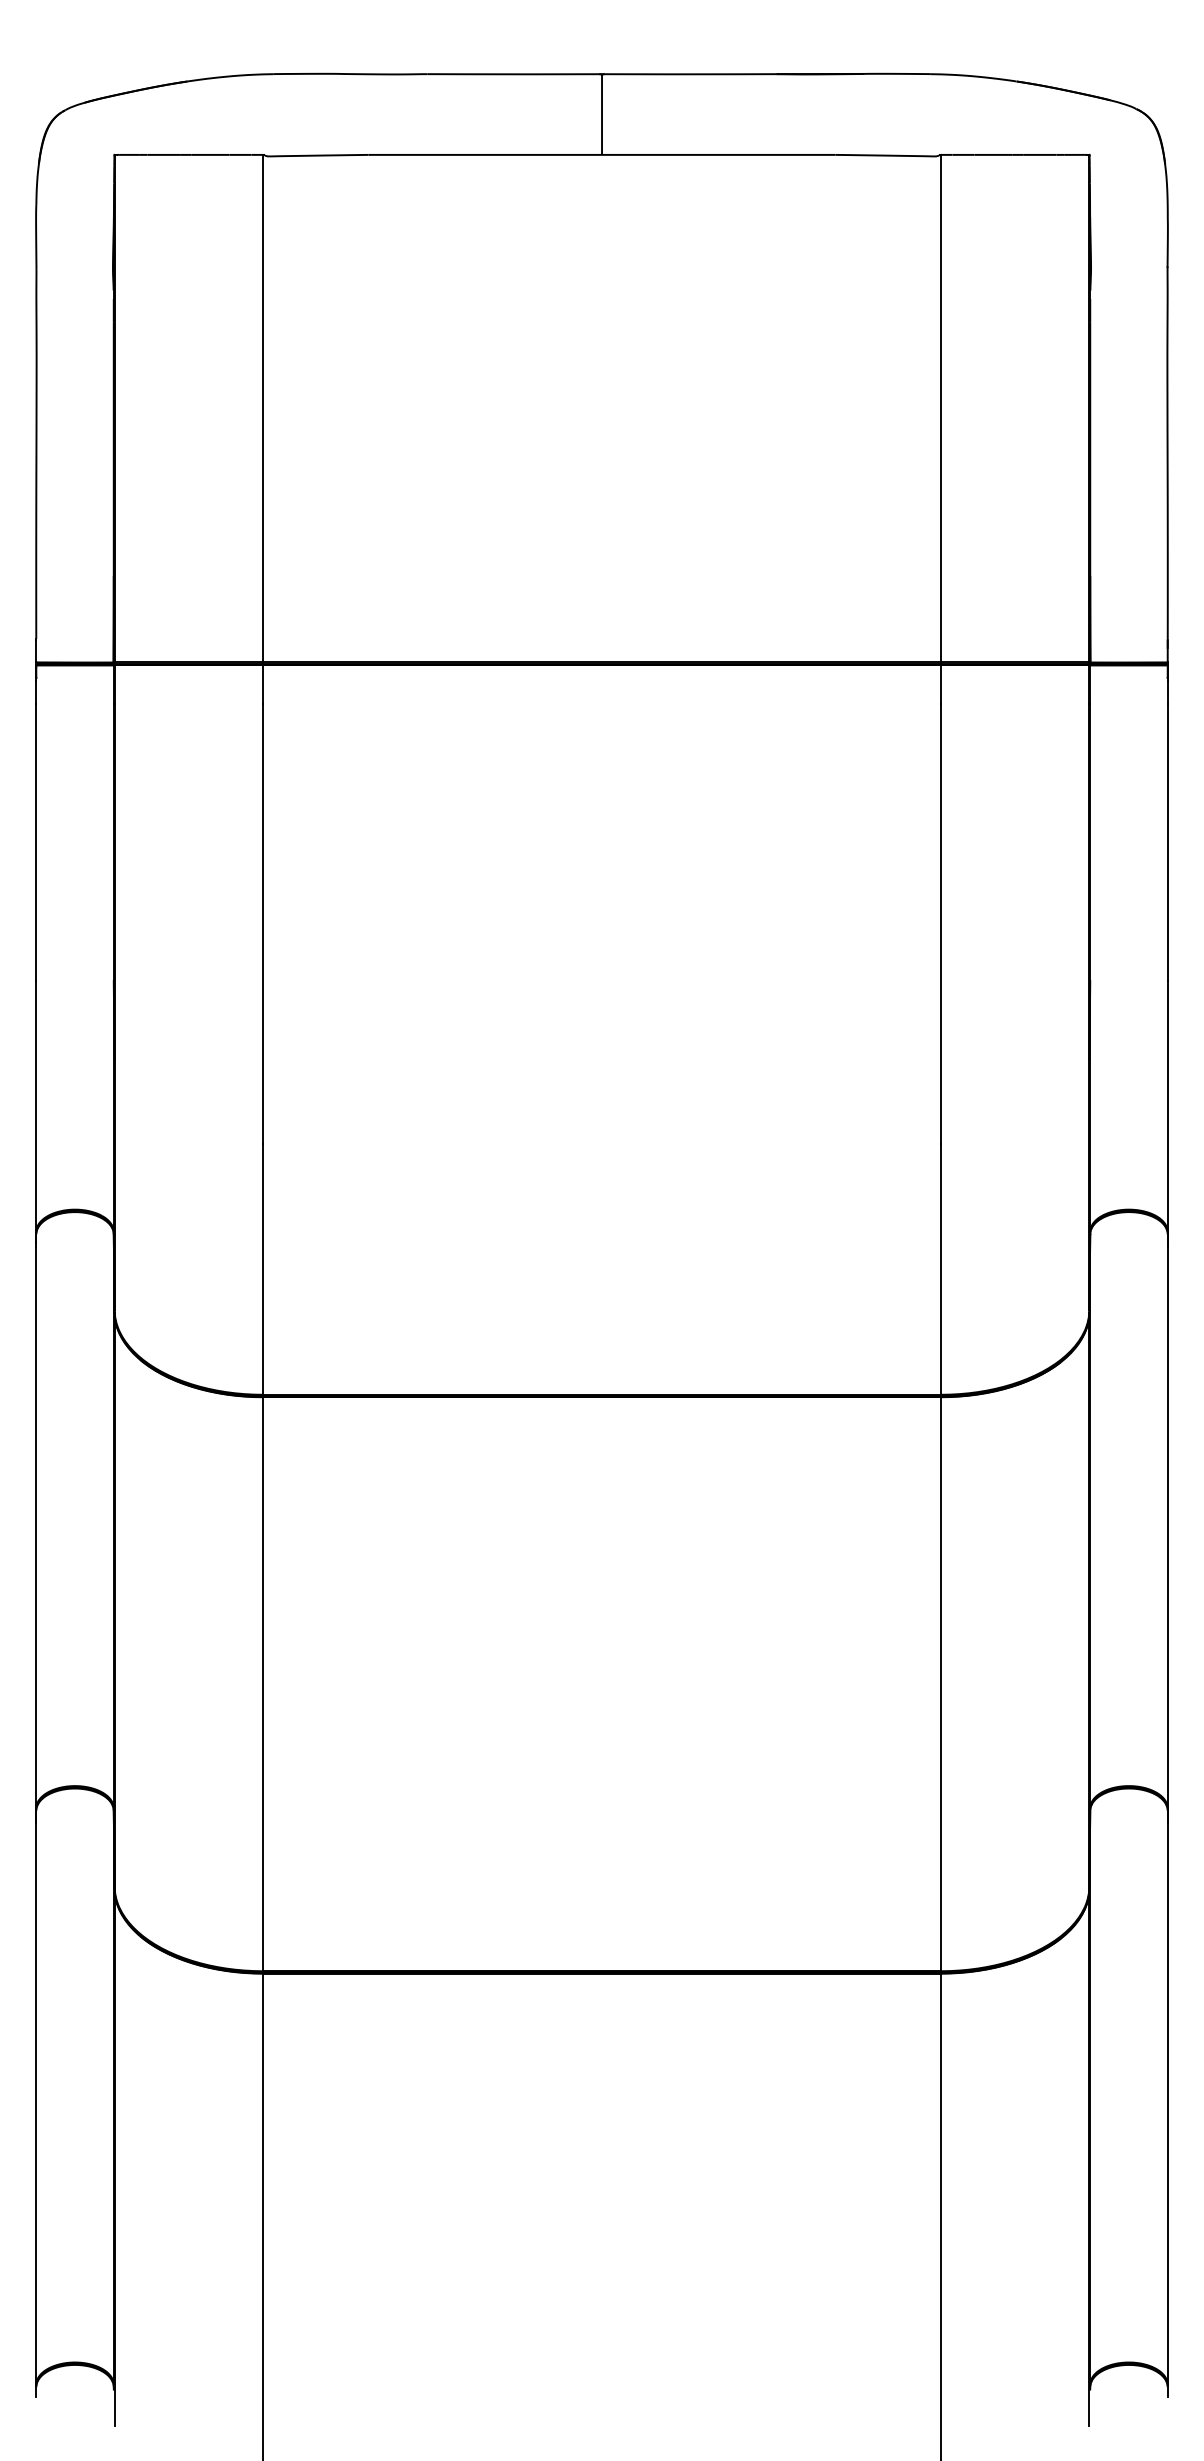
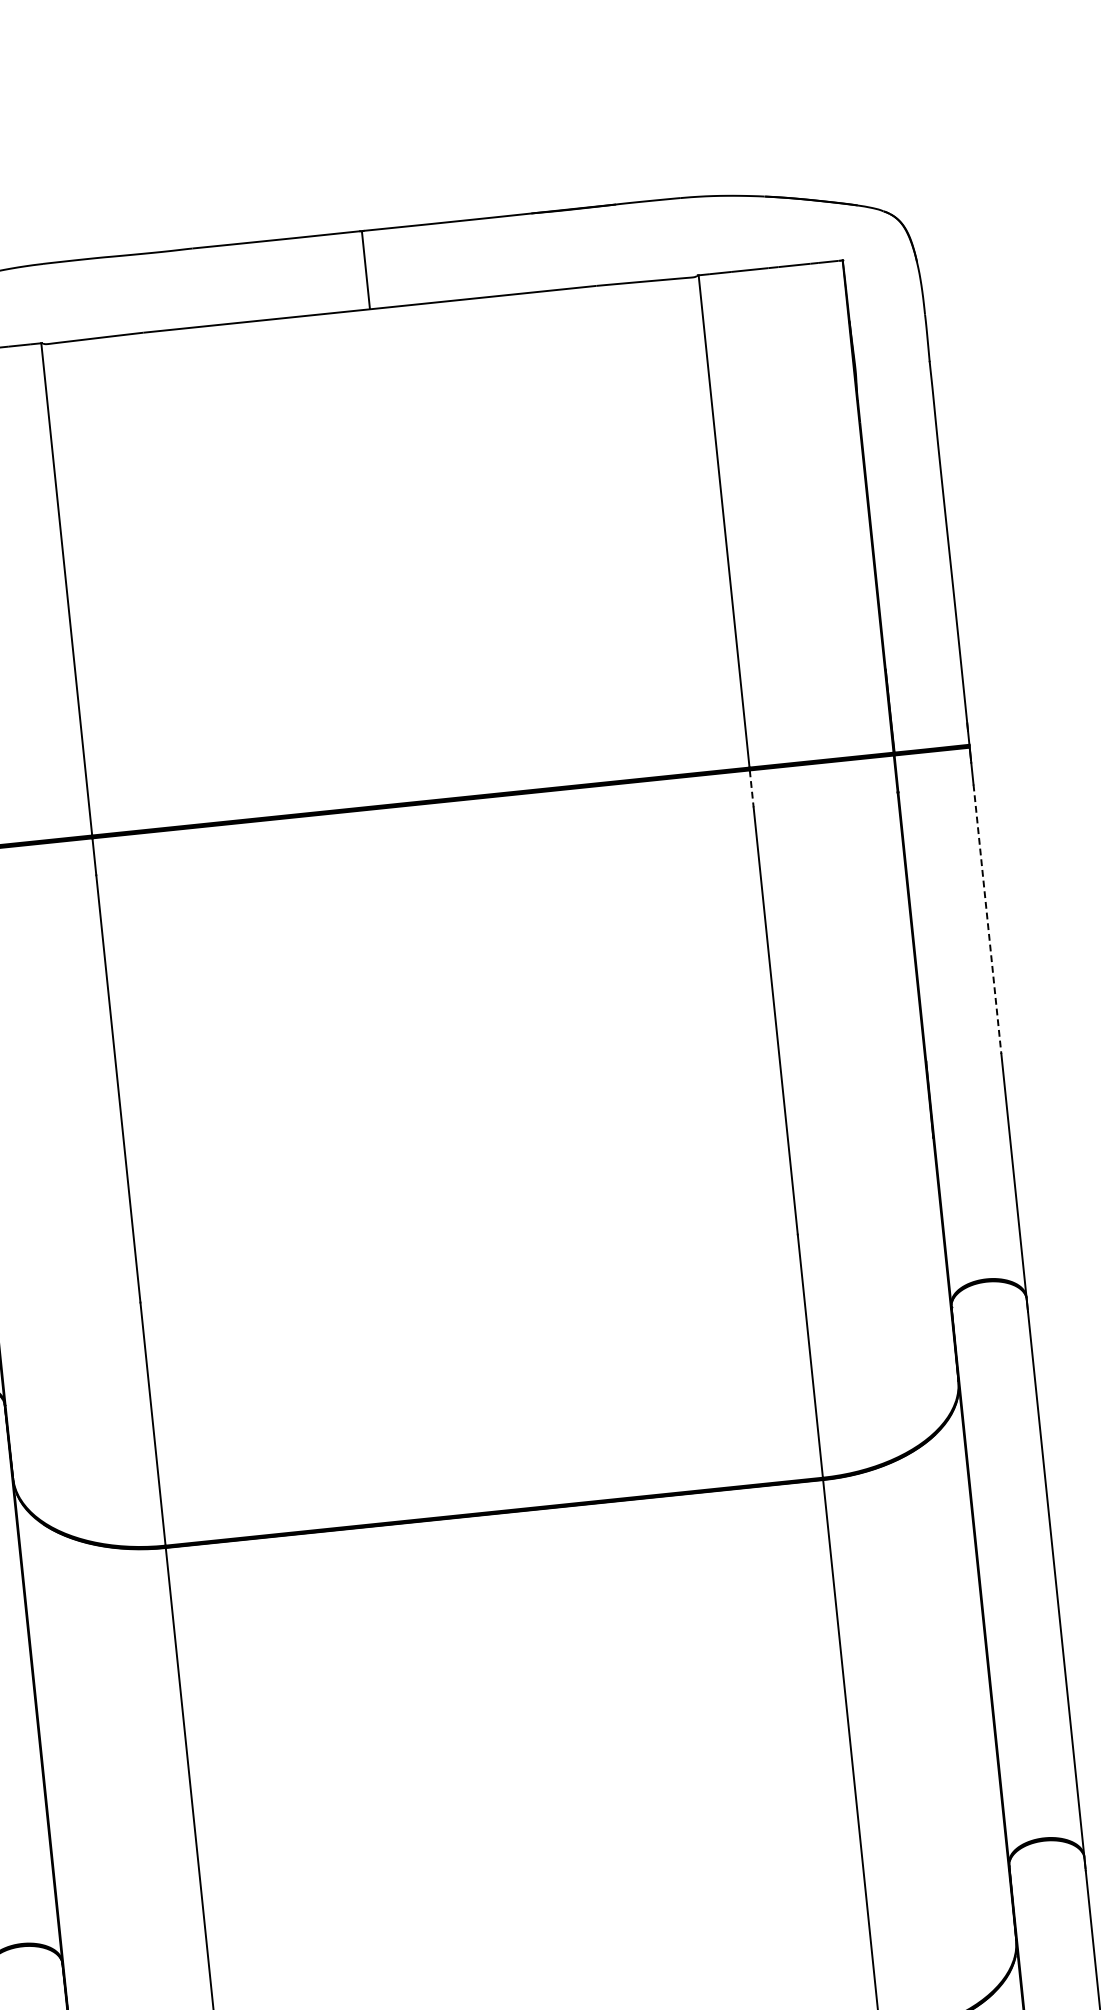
line: (940, 684) -> (751, 788), solid -> dashed
line: (1167, 842) -> (987, 919), solid -> dashed

